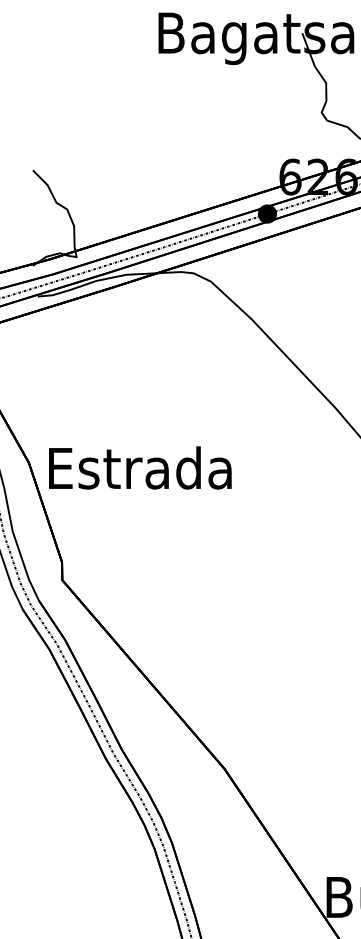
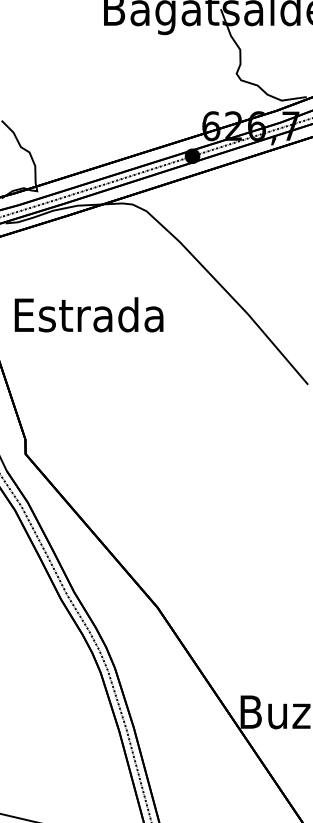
text: (139, 467) -> (88, 314), moved

